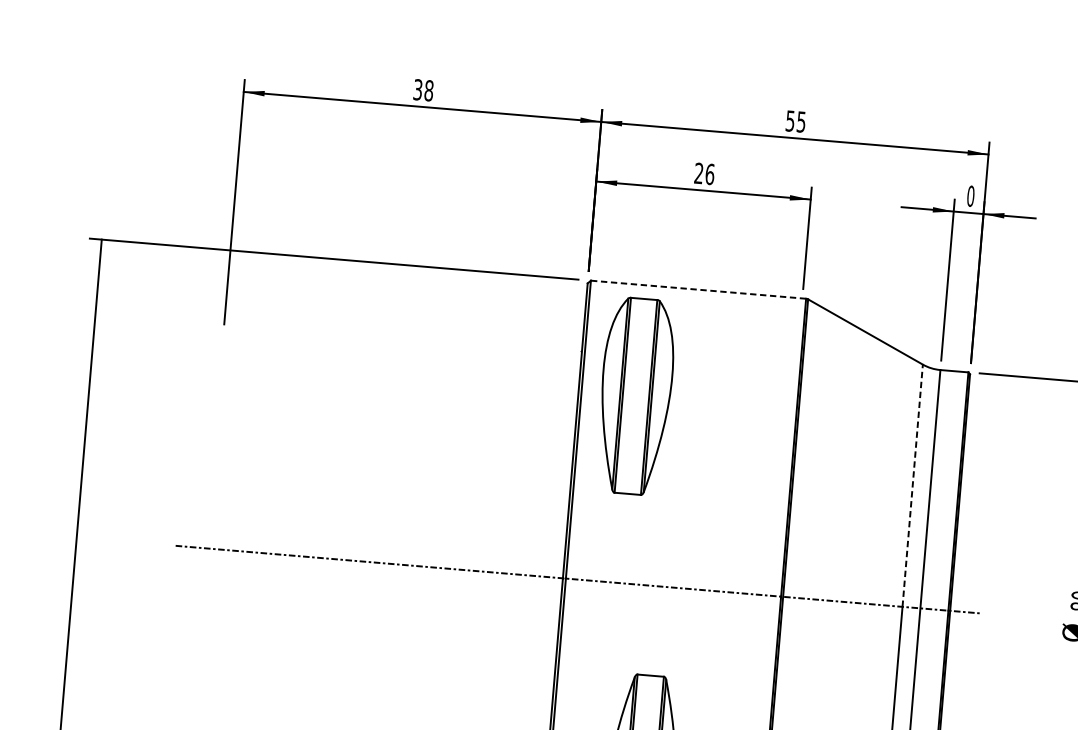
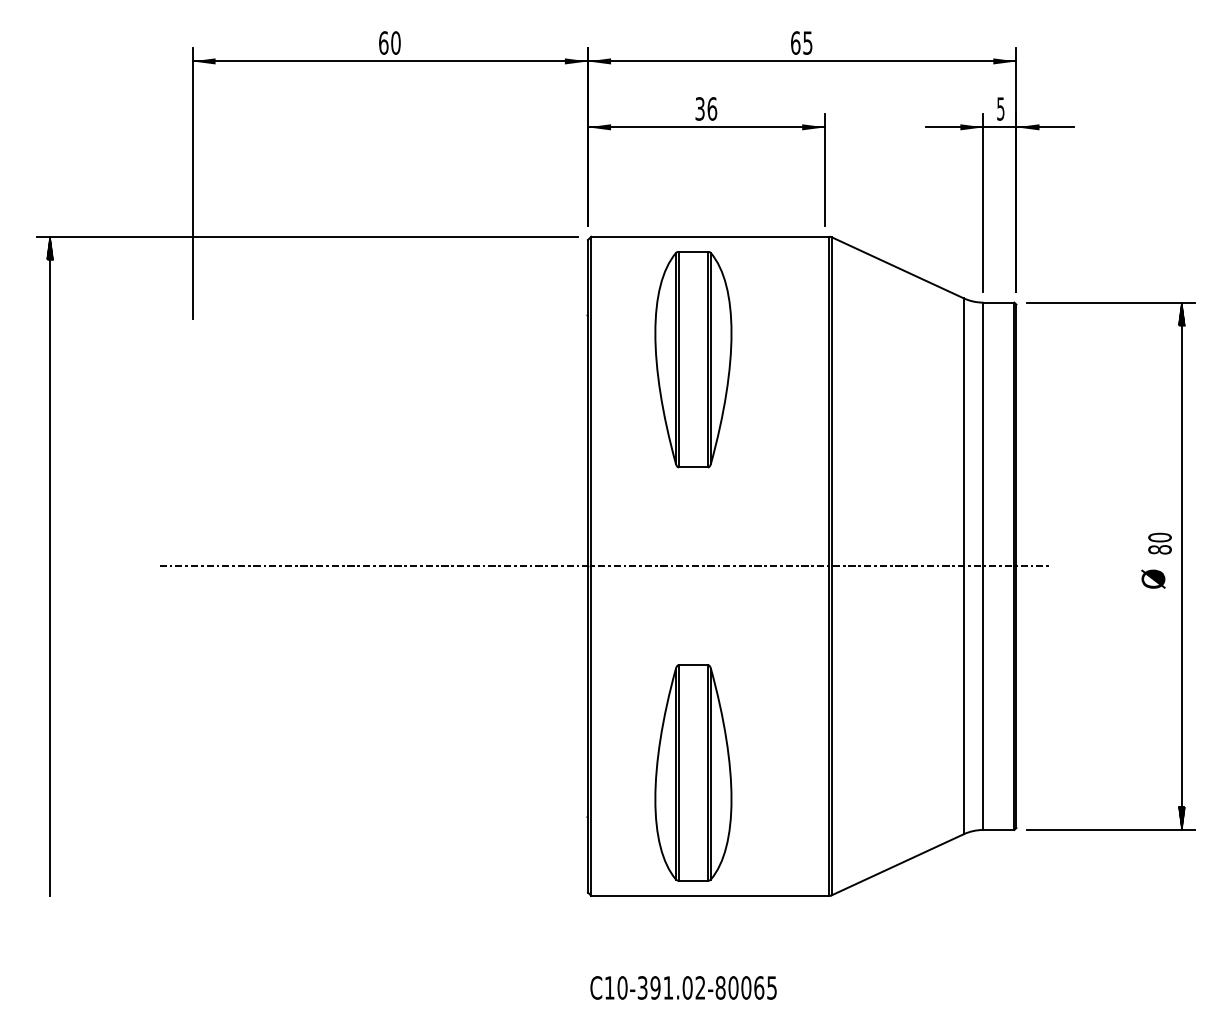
text: (423, 89) -> (389, 42), 38 -> 60
text: (790, 120) -> (795, 42), 55 -> 65
text: (698, 172) -> (699, 108), 26 -> 36
text: (970, 195) -> (1000, 108), 0 -> 5
hatch: (101, 249) -> (50, 247), added
line: (697, 289) -> (709, 236), dashed -> solid
part: (636, 396) -> (693, 359), moved
line: (912, 485) -> (963, 432), dashed -> solid

